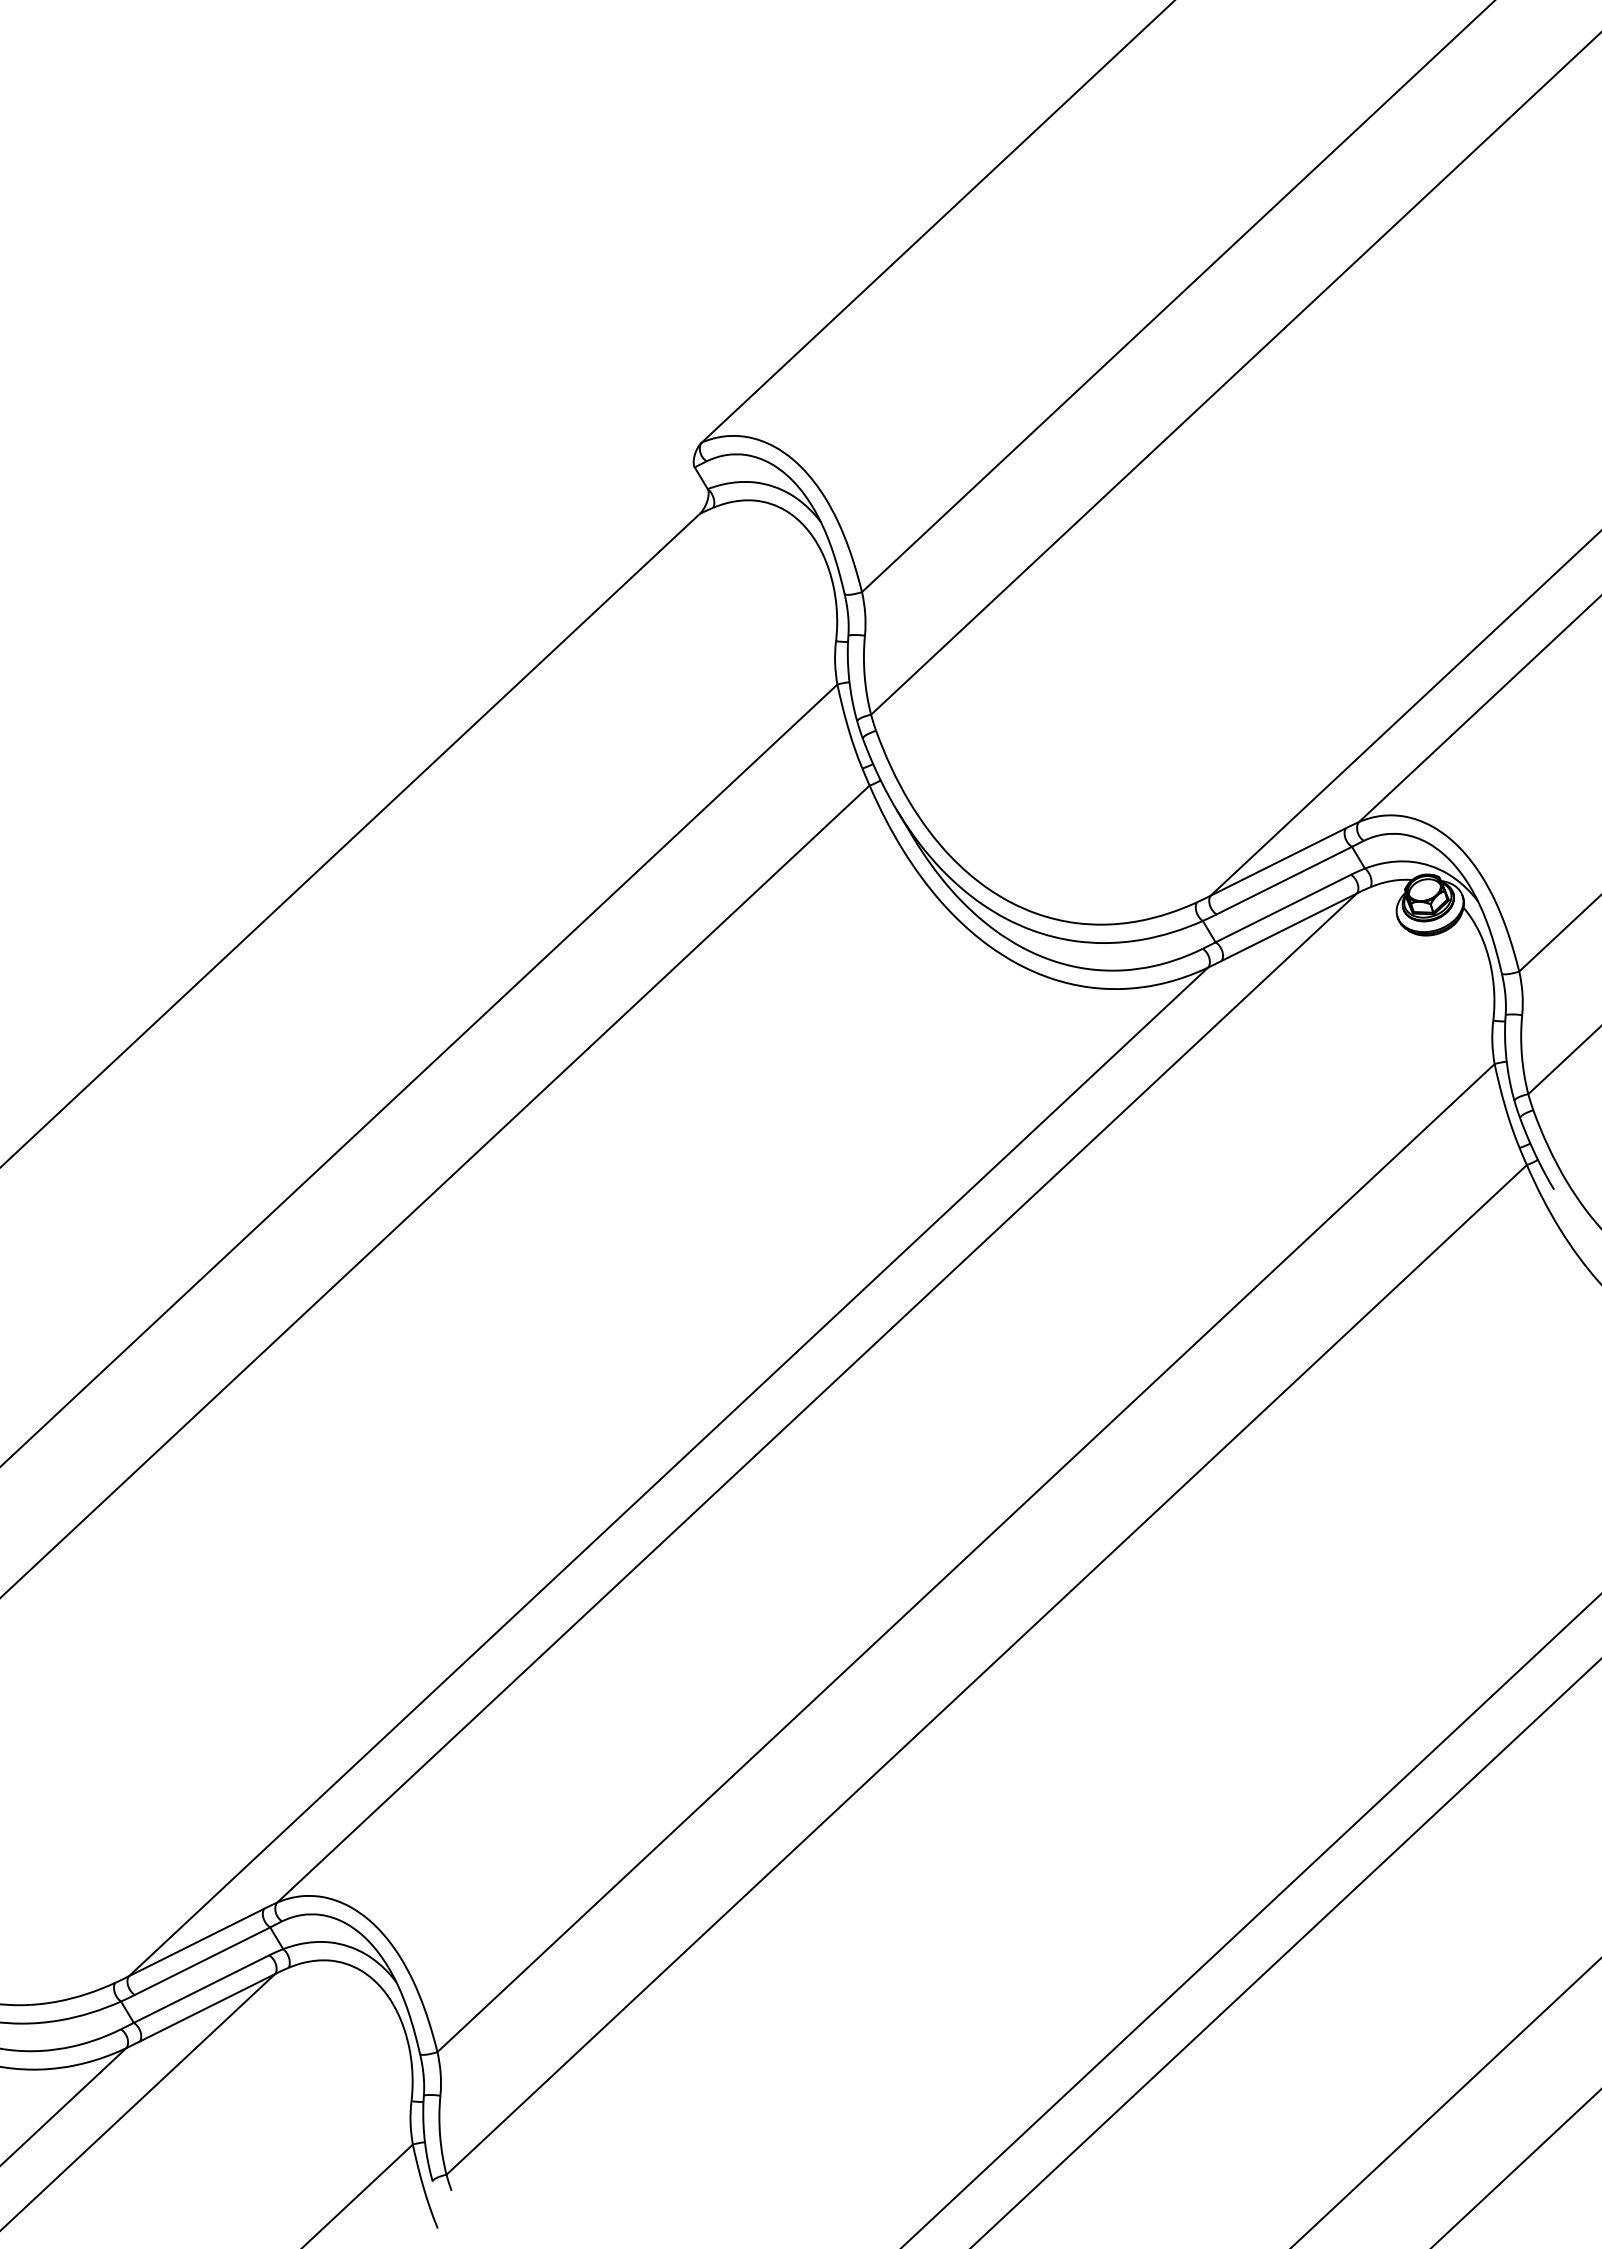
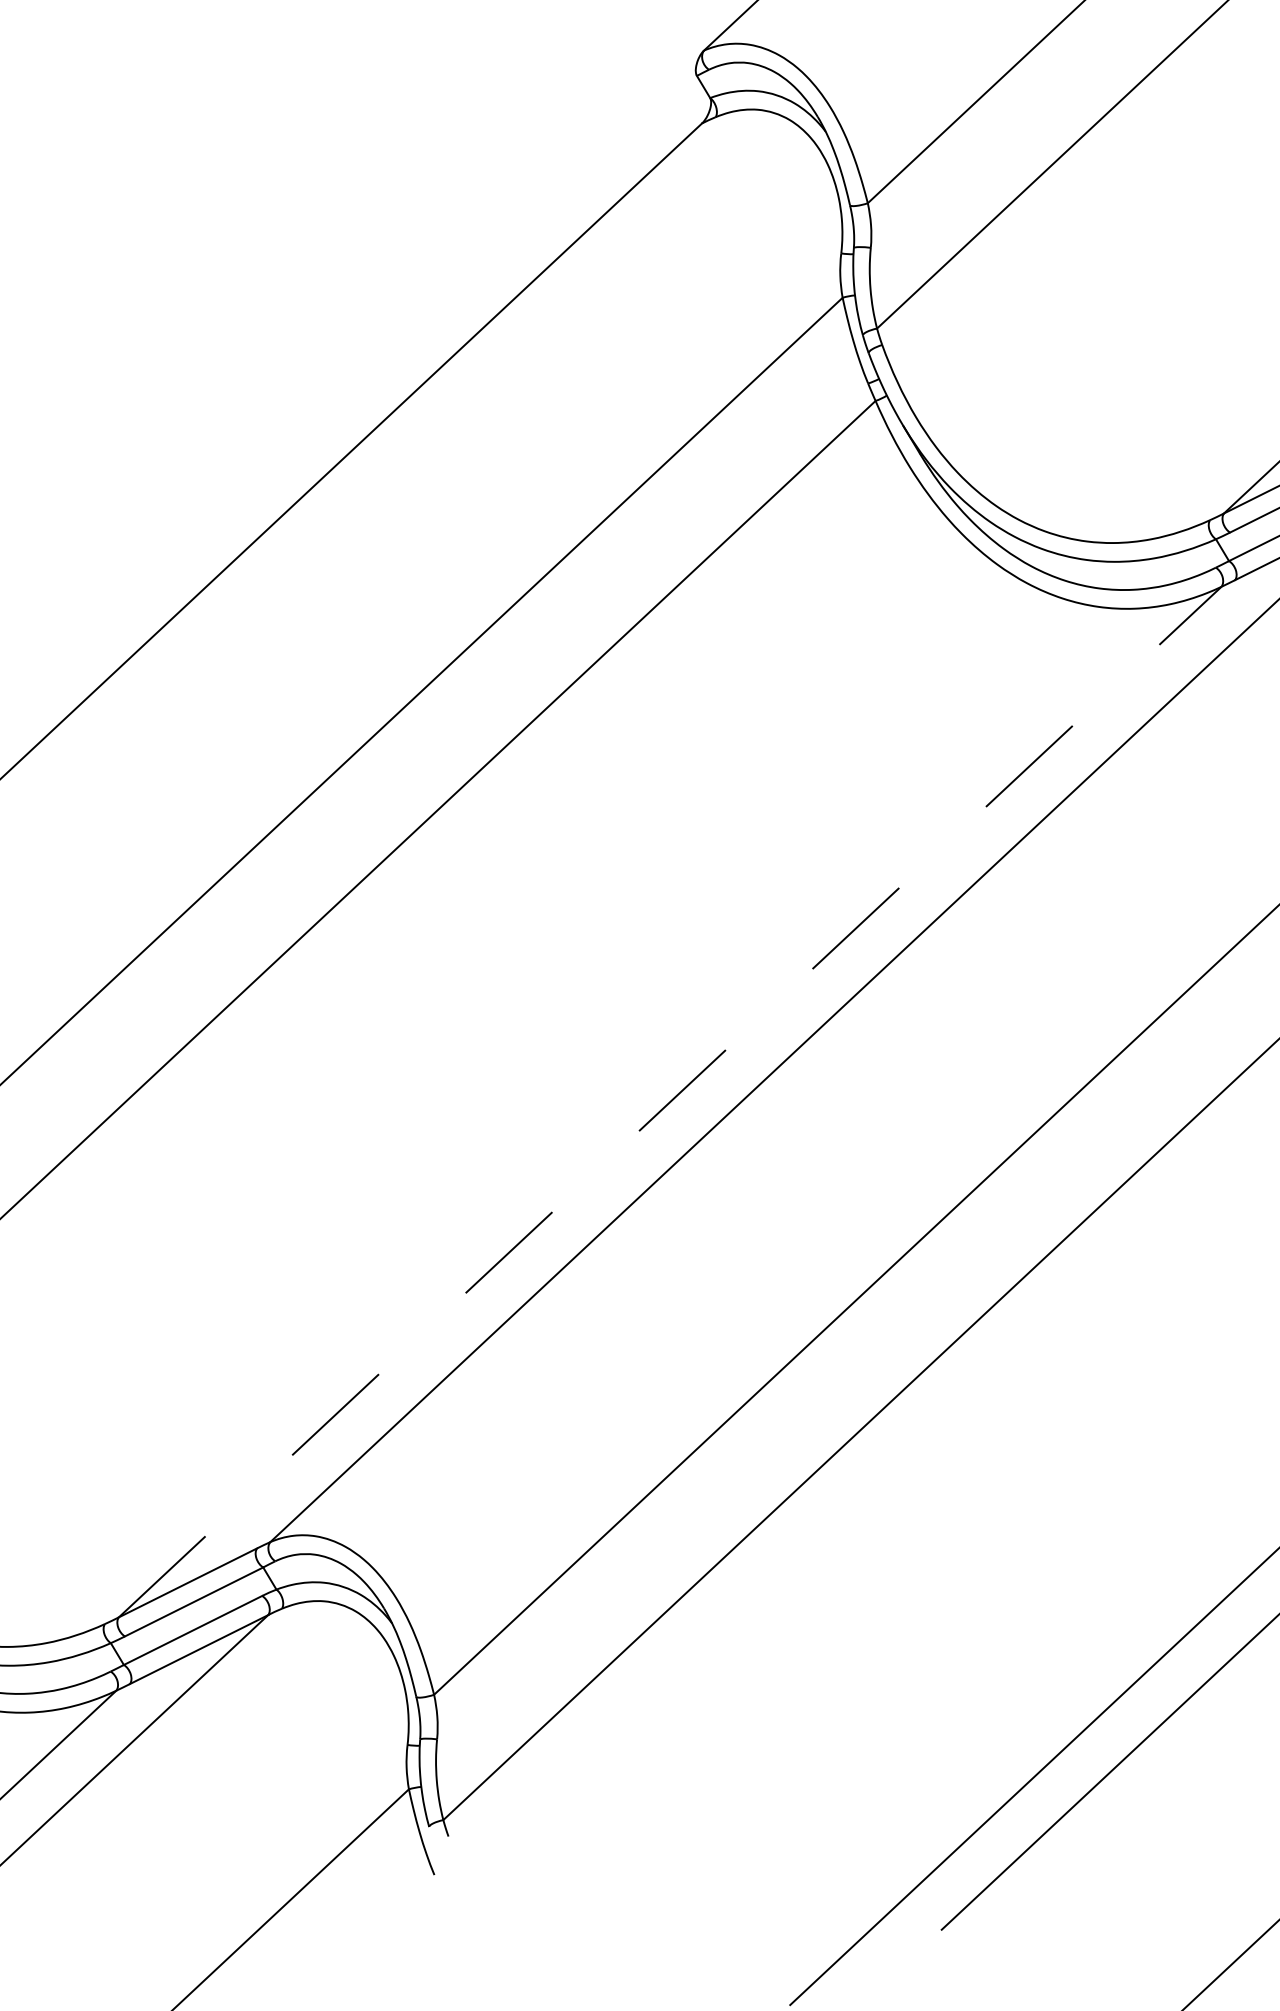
line: (668, 1471) -> (670, 1101), solid -> dashed

